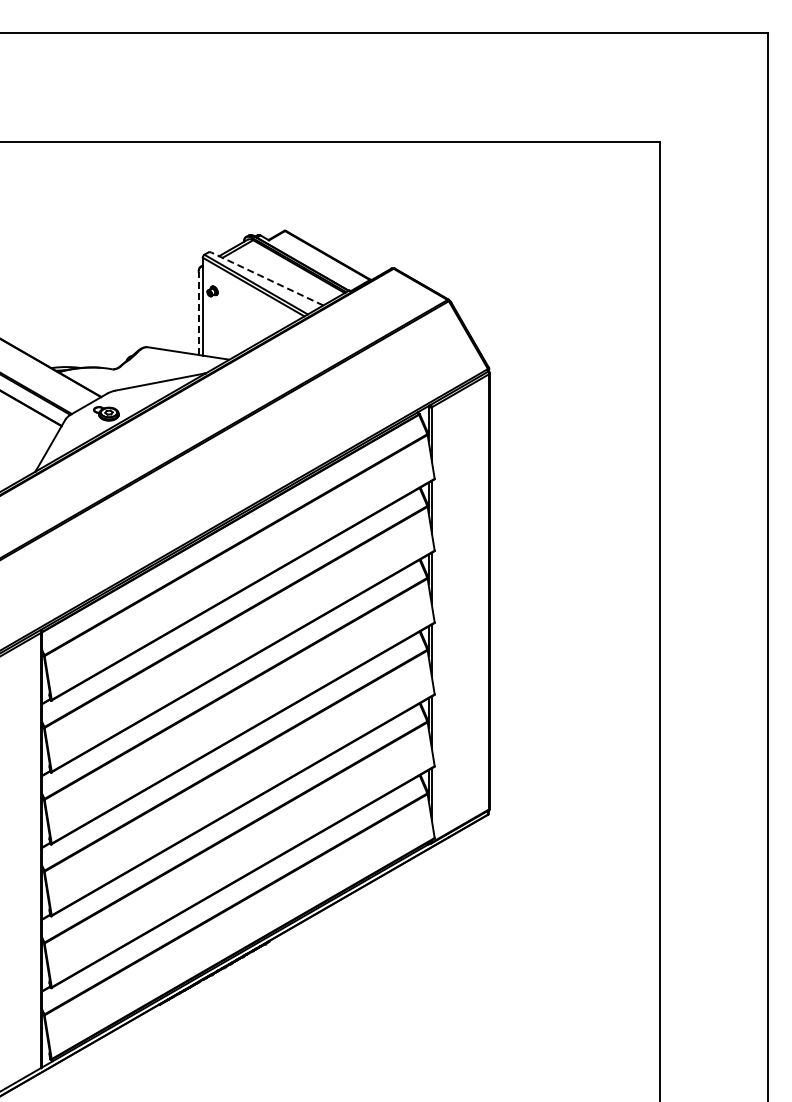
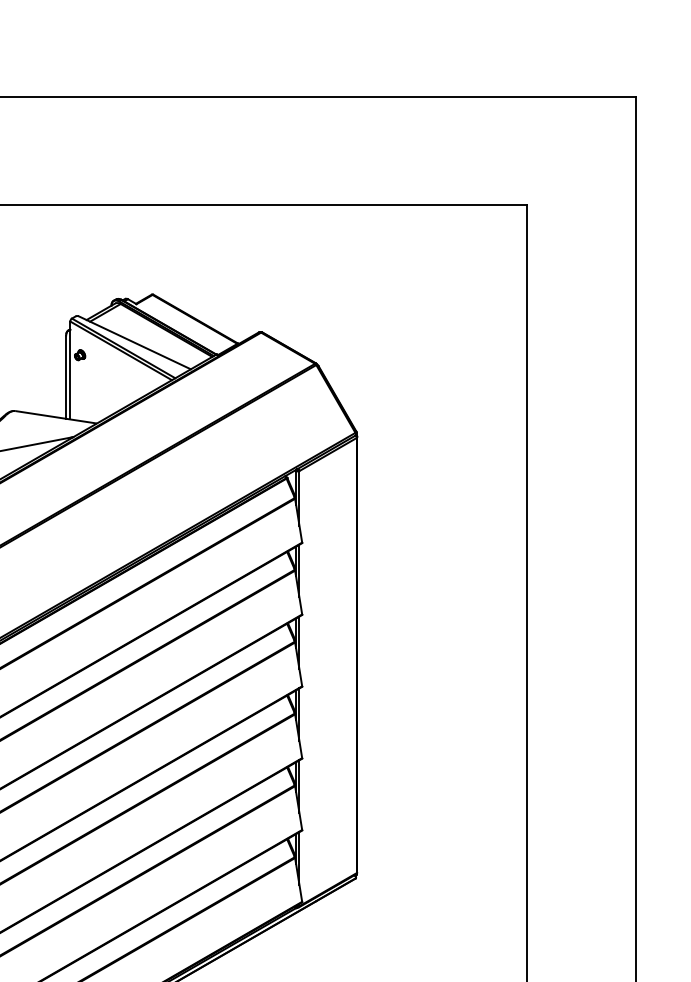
line: (266, 278) -> (133, 342), dashed -> solid
line: (198, 313) -> (65, 377), dashed -> solid

